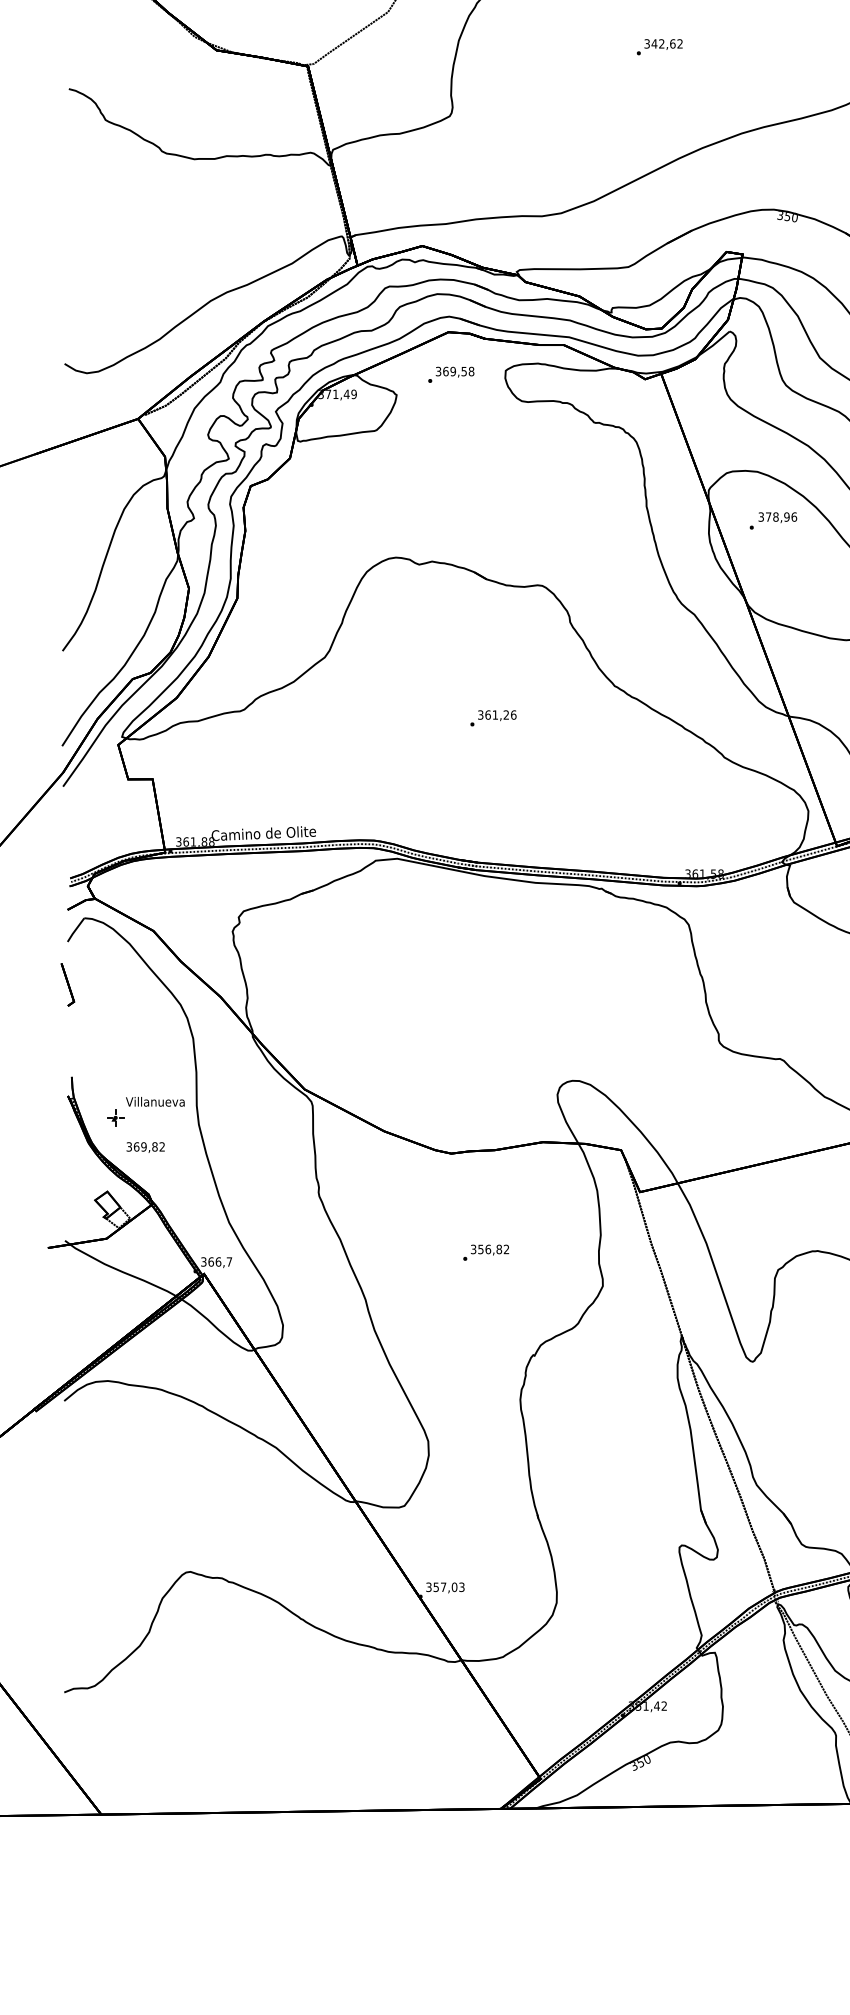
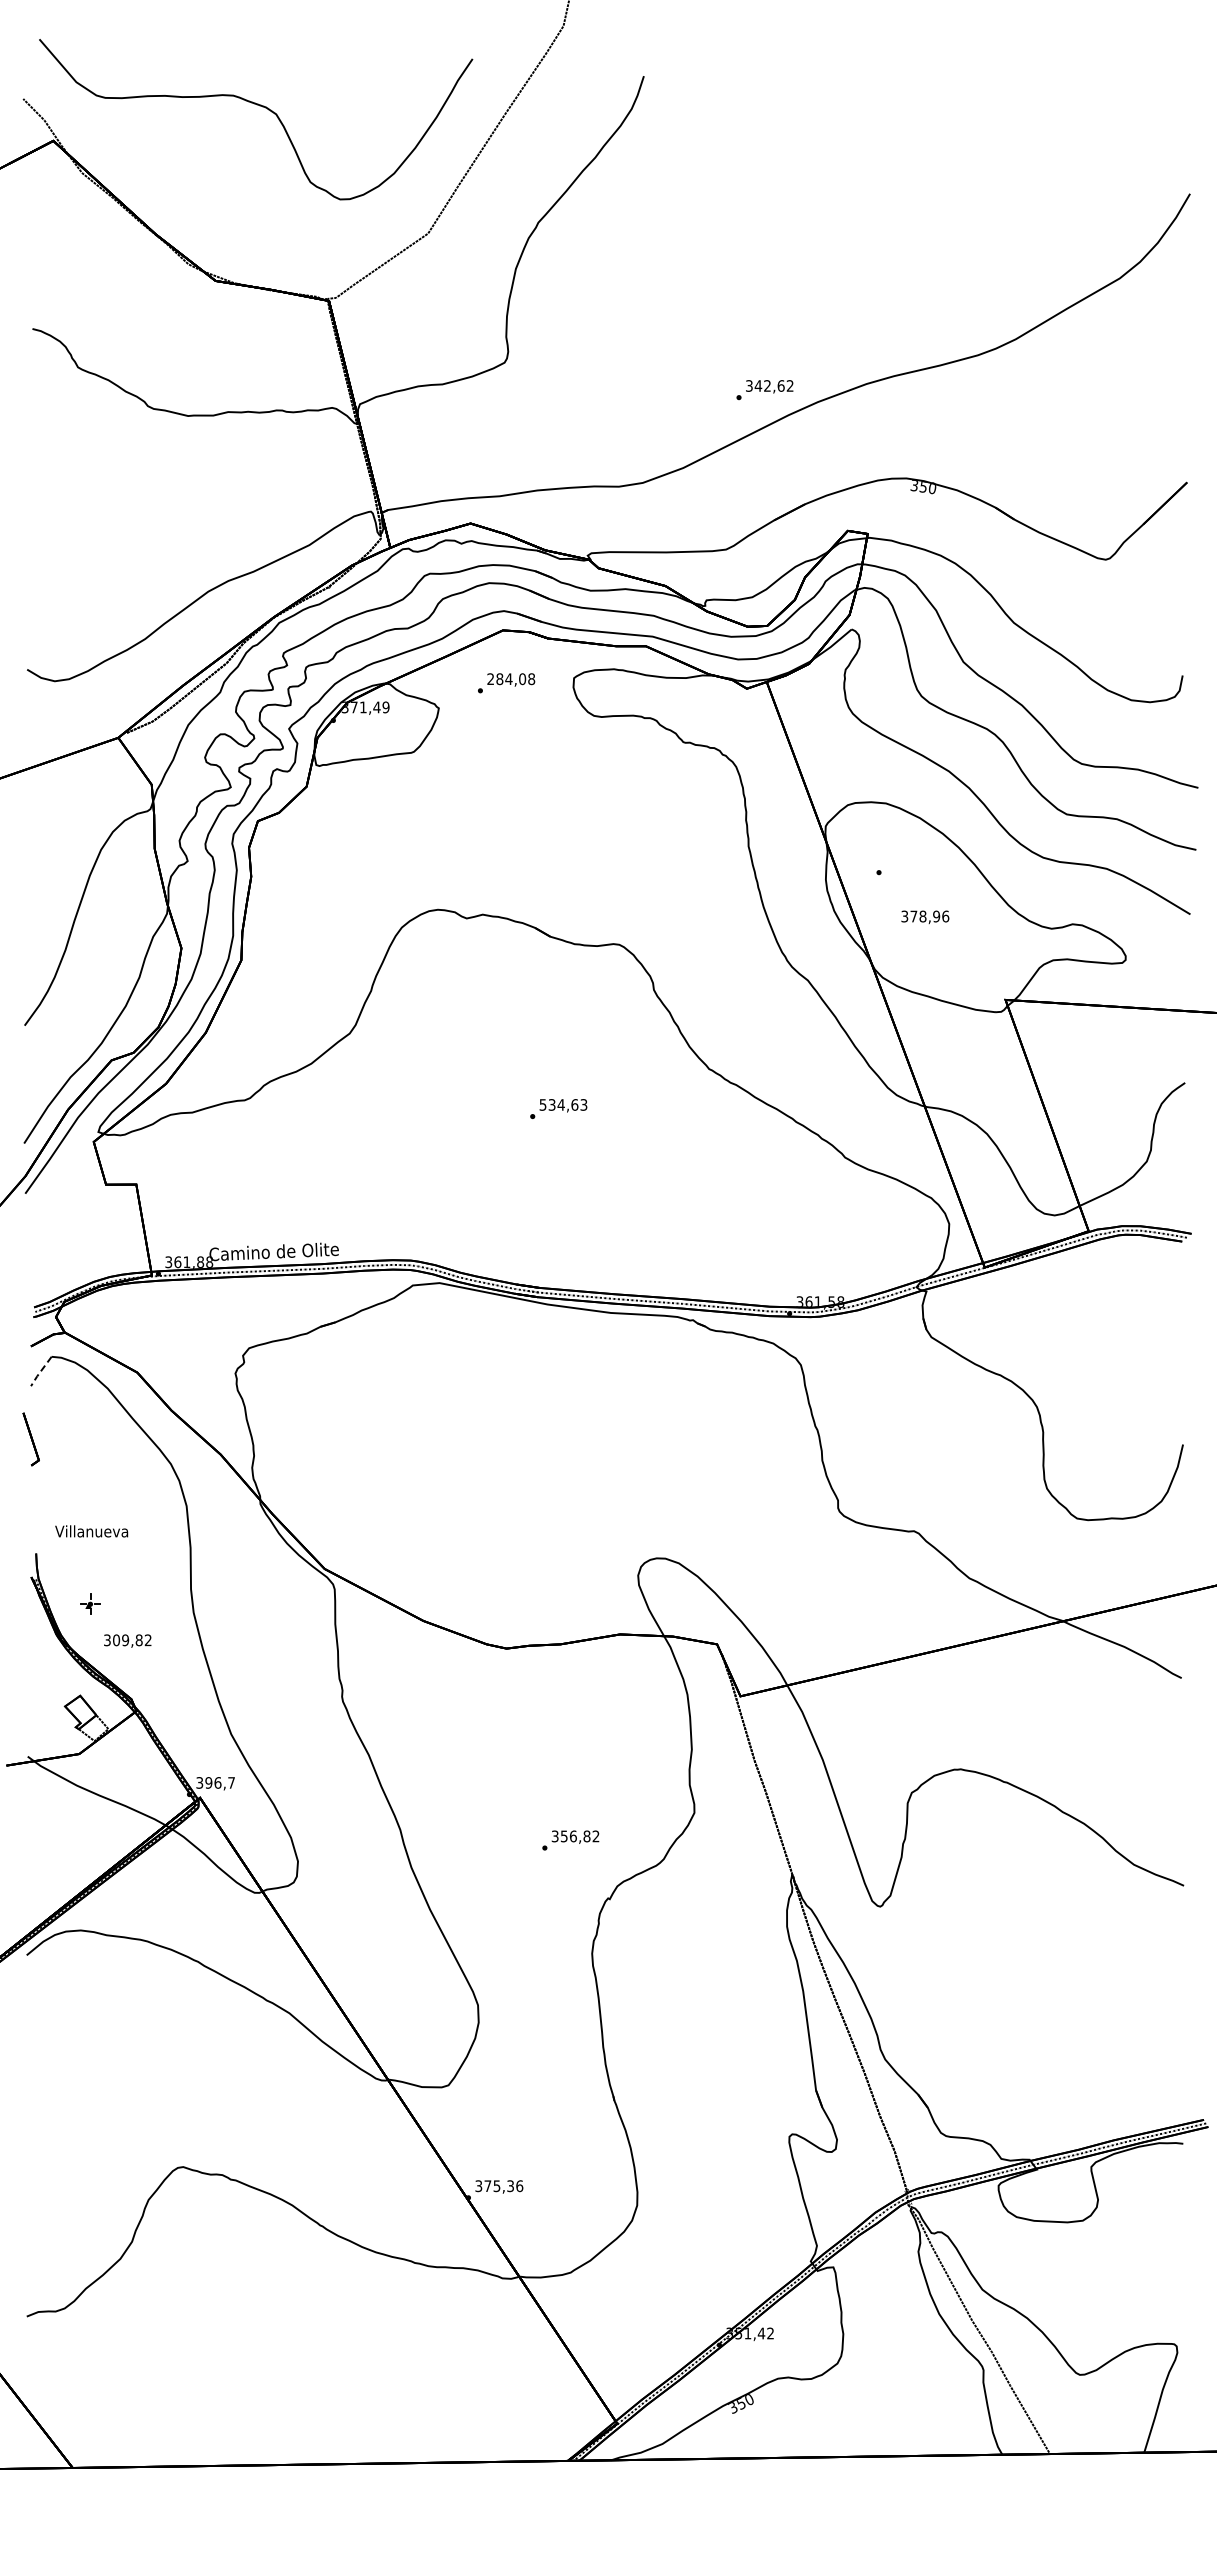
text: (659, 47) -> (764, 390), moved
text: (451, 371) -> (506, 679), 369,58 -> 284,08
text: (777, 517) -> (925, 916), moved
text: (497, 714) -> (563, 1104), 361,26 -> 534,63
line: (75, 930) -> (40, 1371), solid -> dashed
text: (155, 1101) -> (91, 1531), moved
text: (136, 1146) -> (116, 1639), 369,82 -> 309,82
text: (485, 1252) -> (570, 1840), moved
text: (210, 1261) -> (208, 1782), 366,7 -> 396,7
text: (448, 1587) -> (503, 2186), 357,03 -> 375,36

